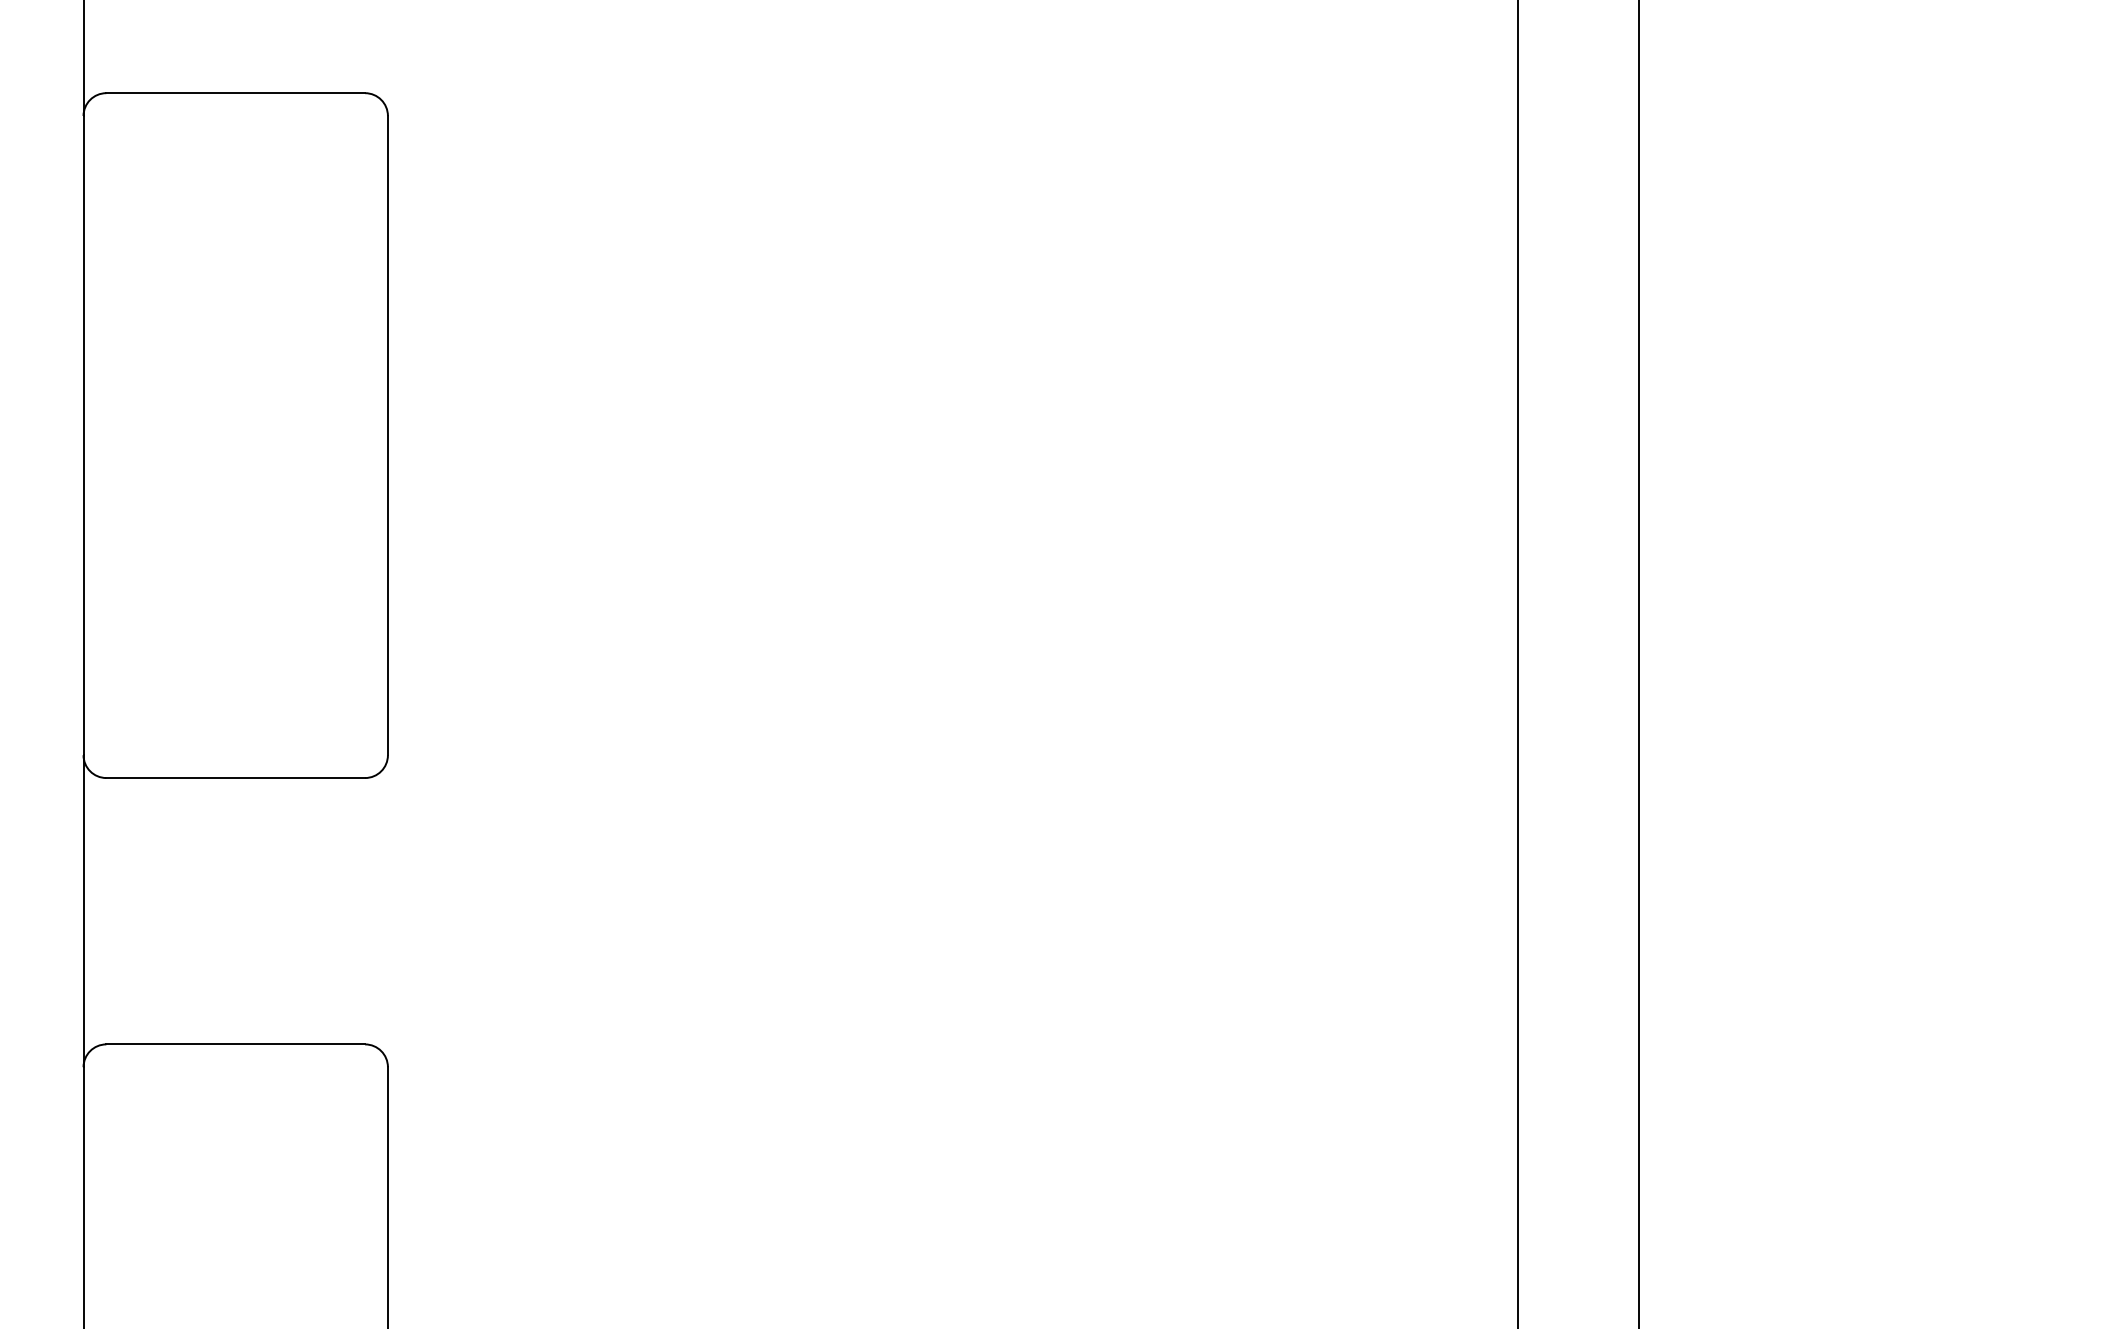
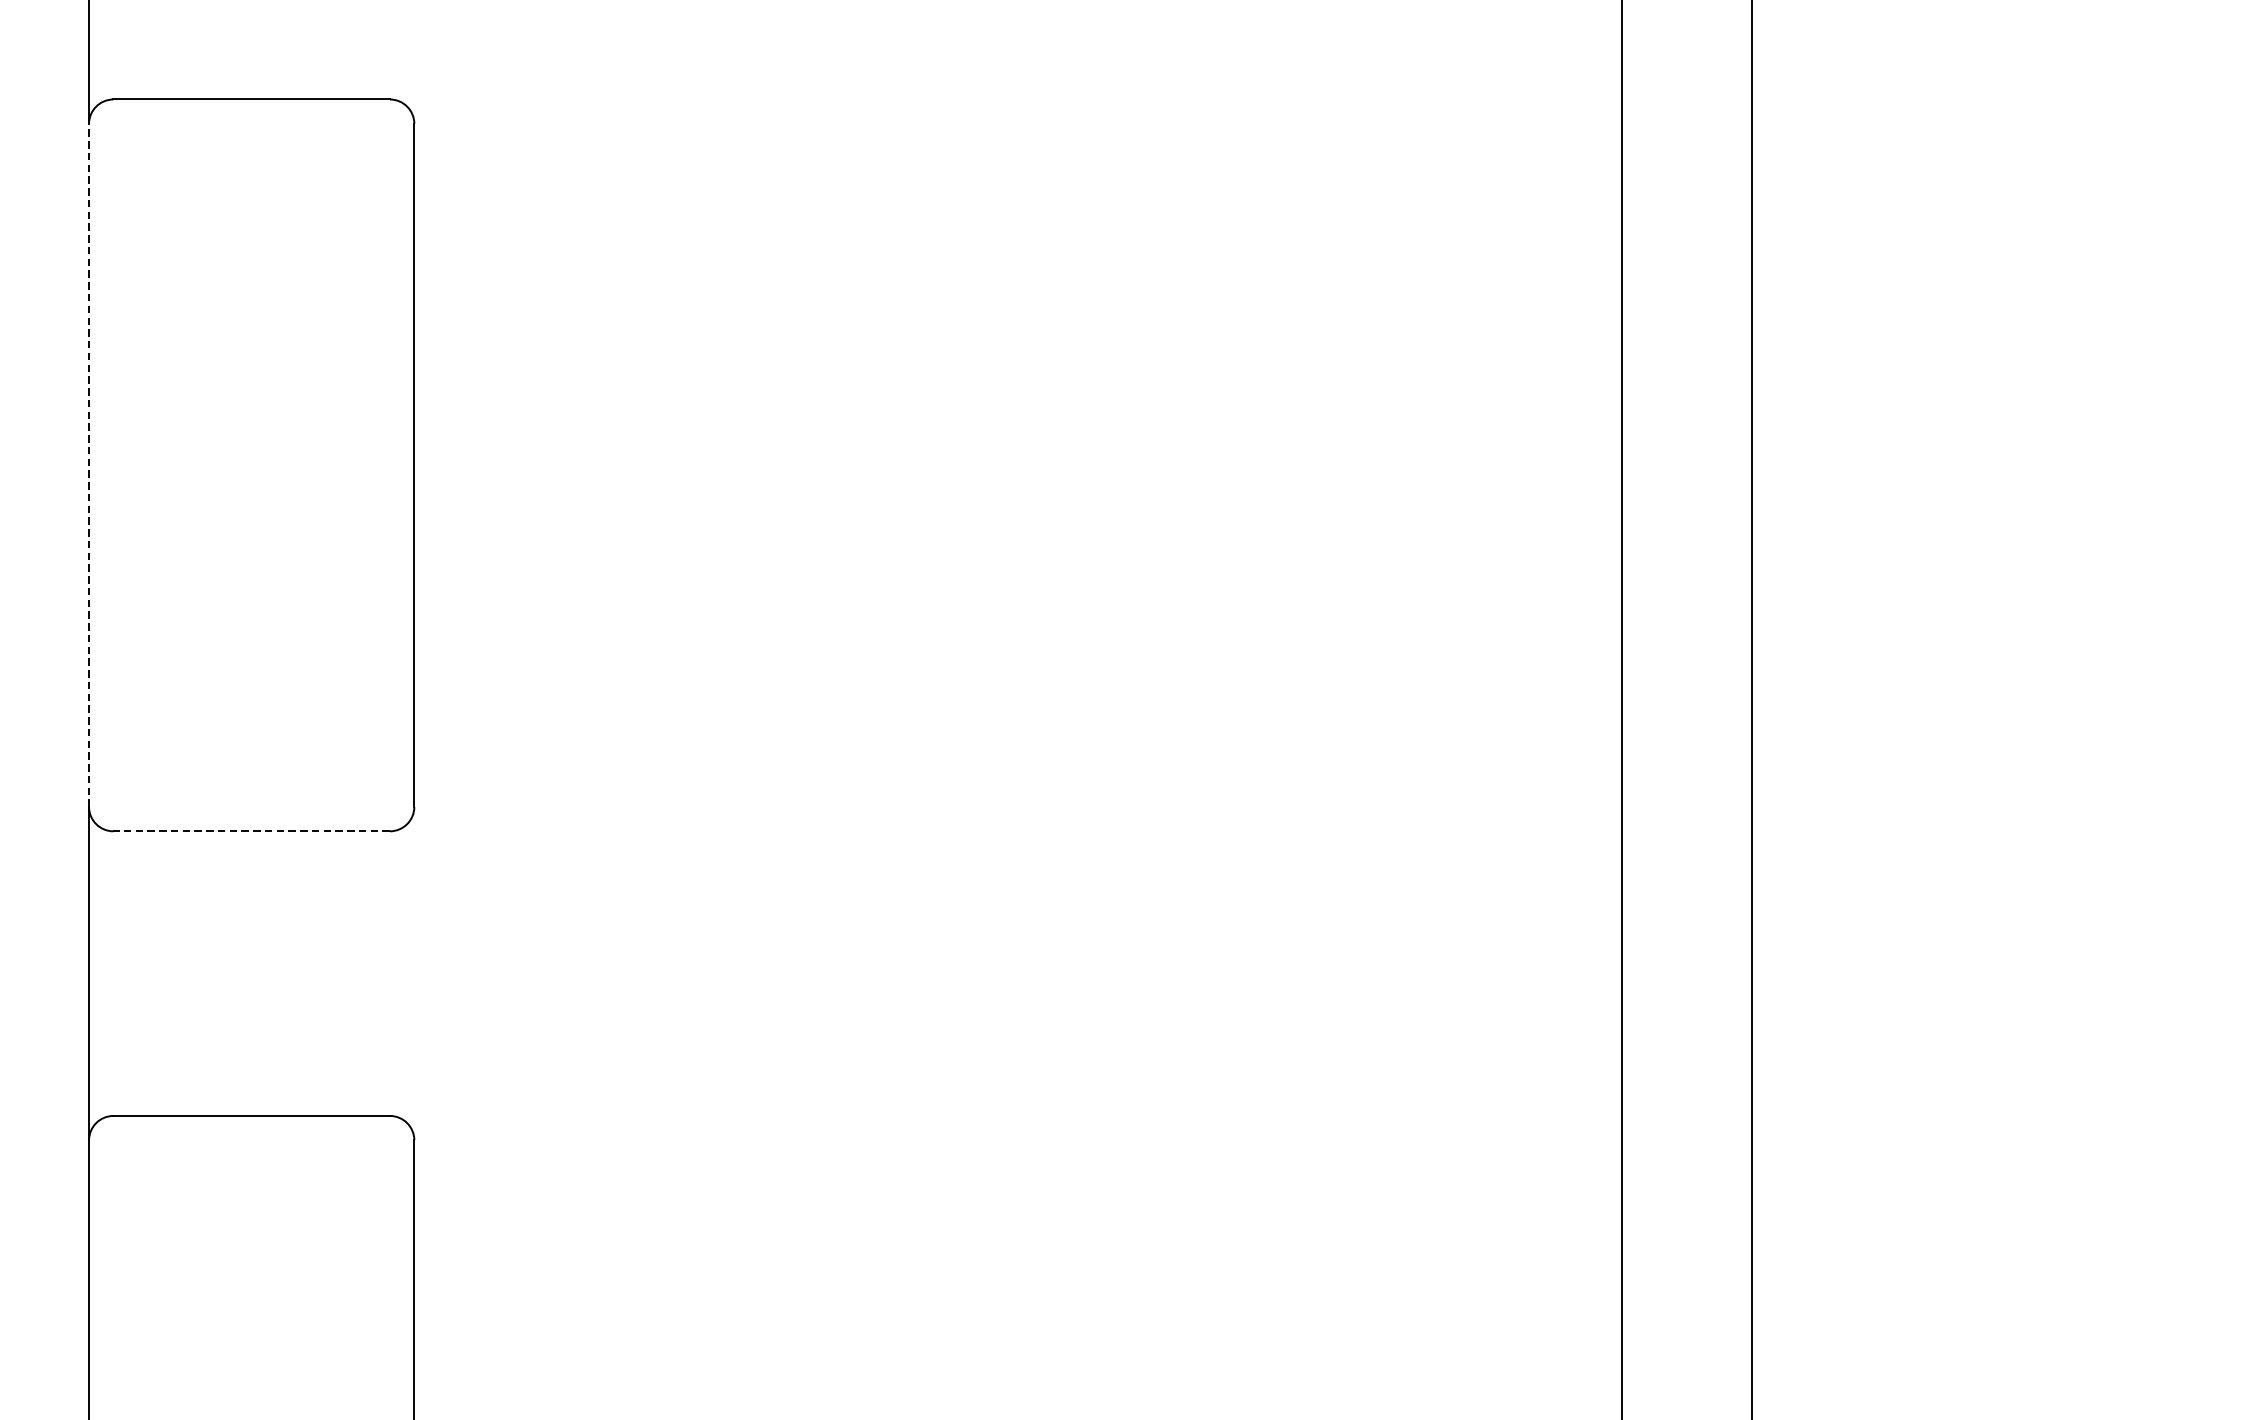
line: (83, 435) -> (89, 465), solid -> dashed
line: (235, 778) -> (251, 831), solid -> dashed

